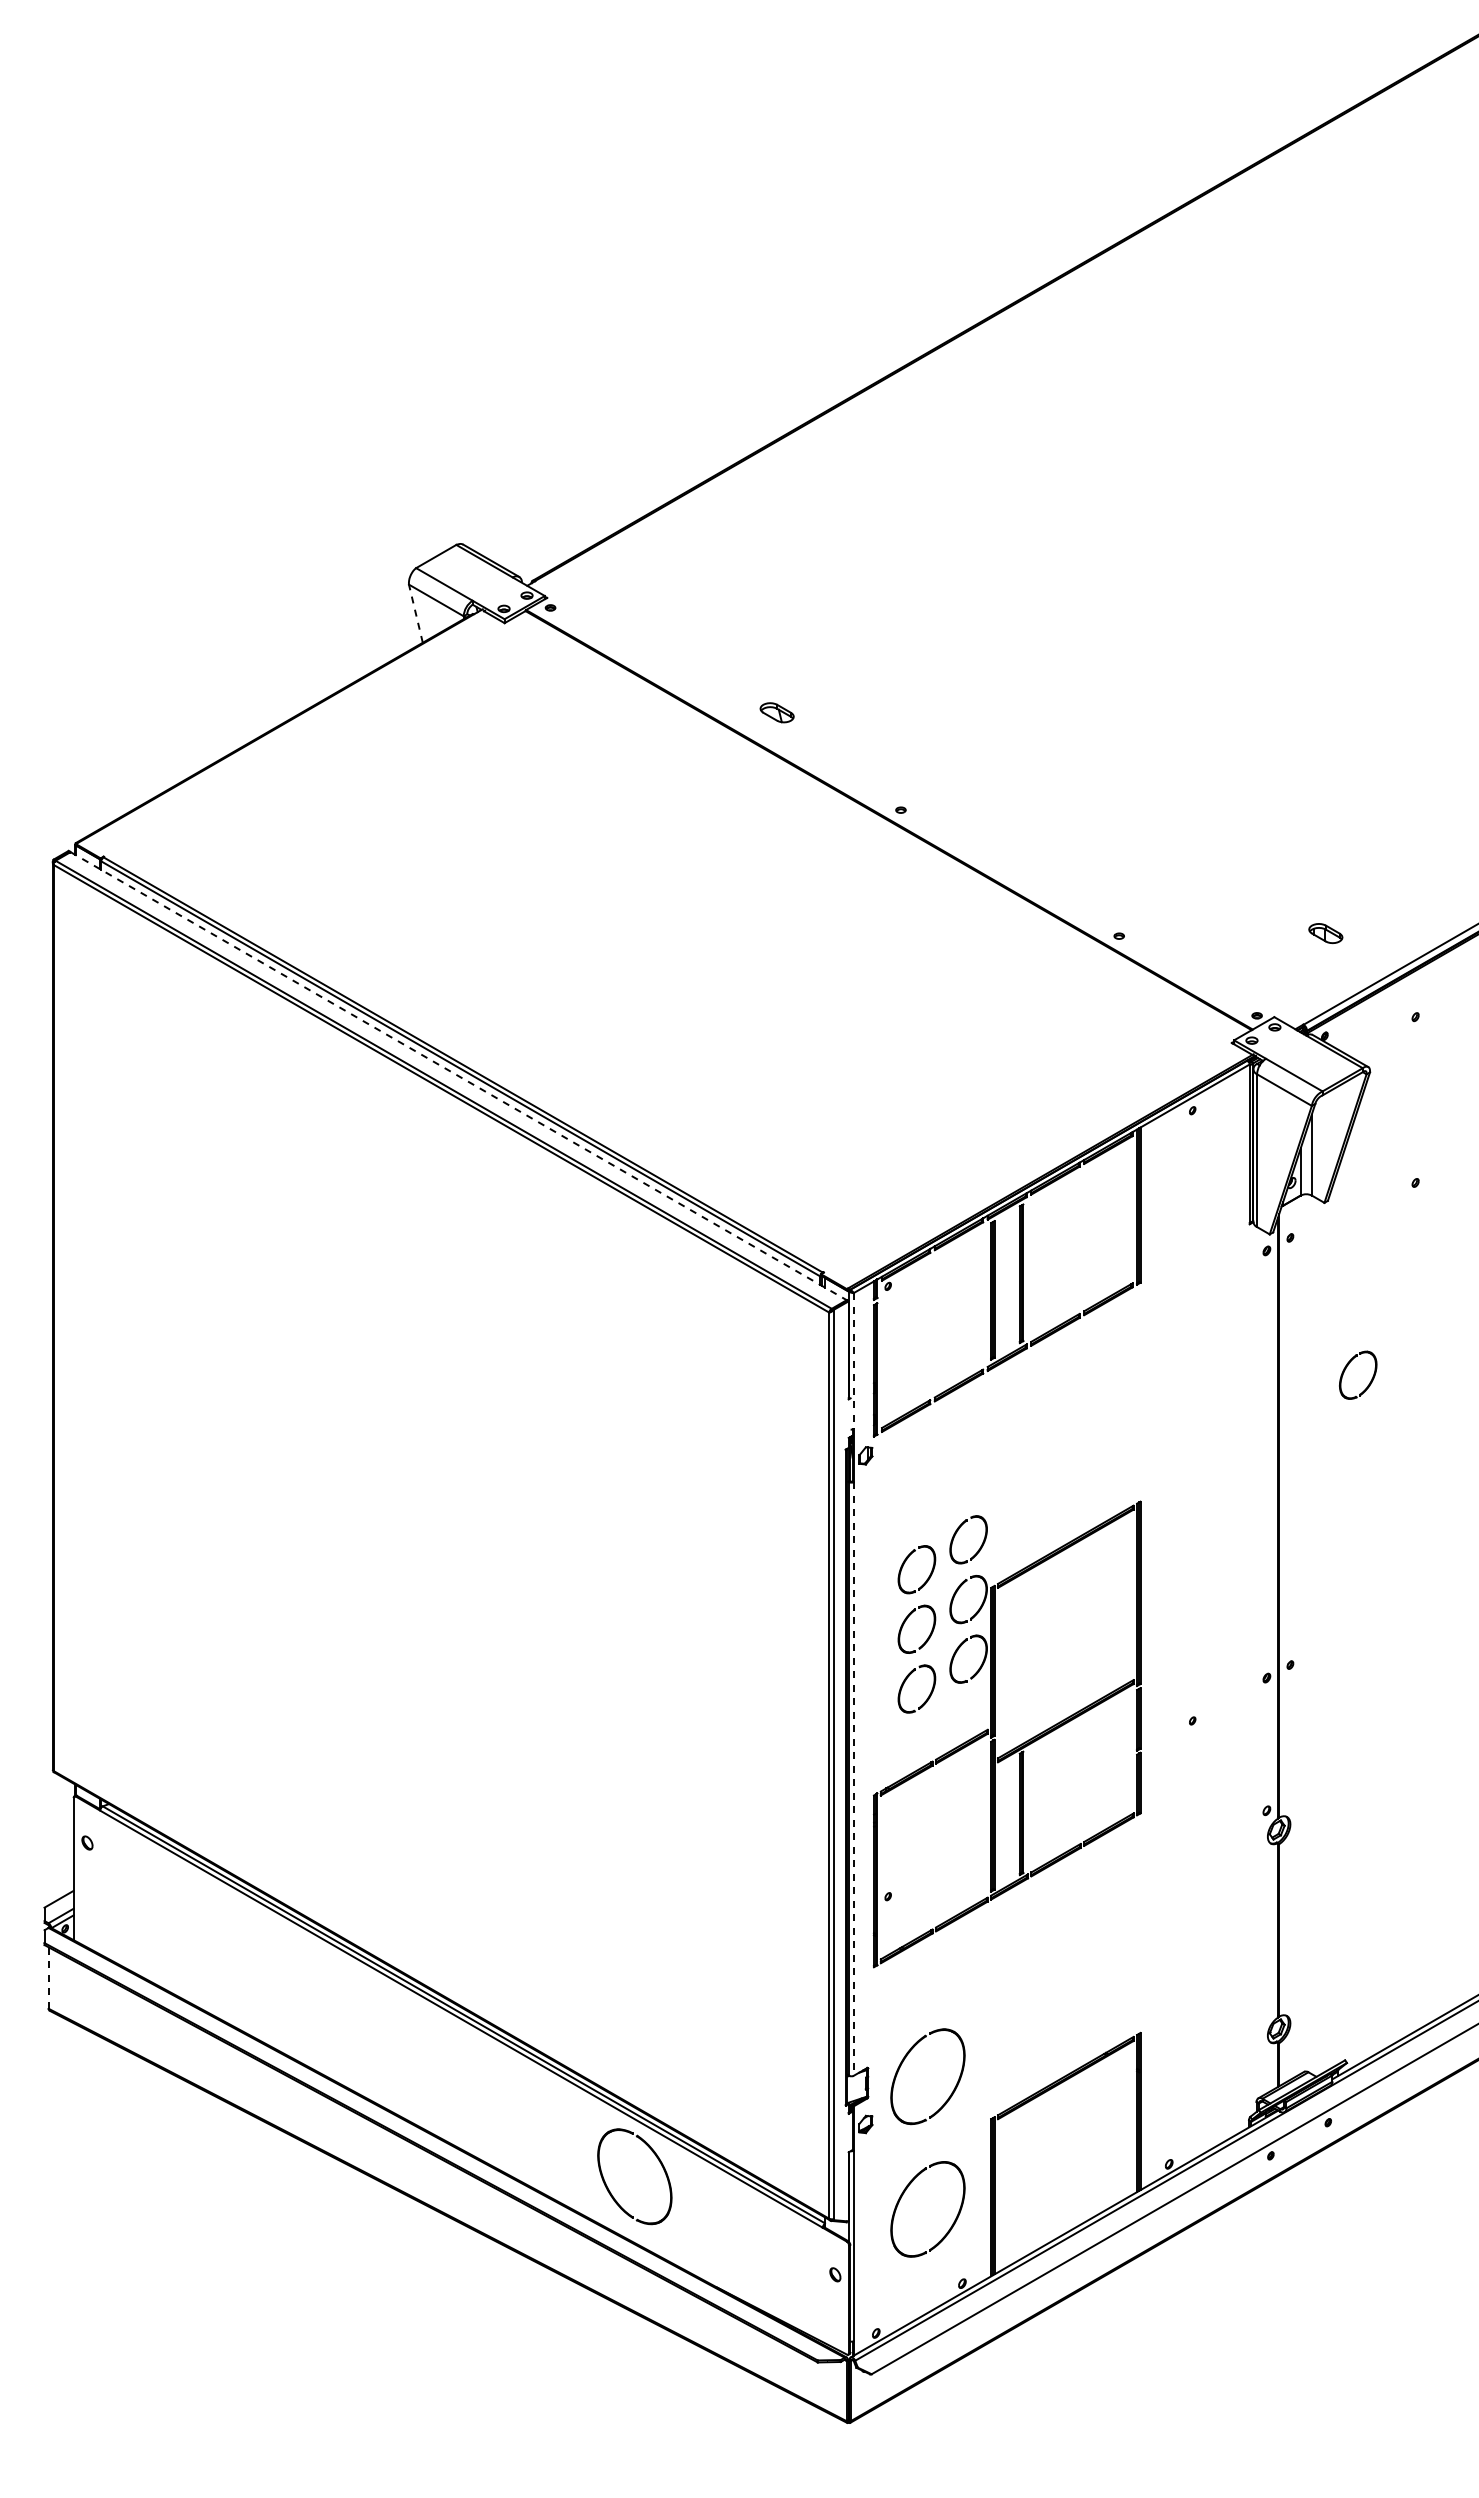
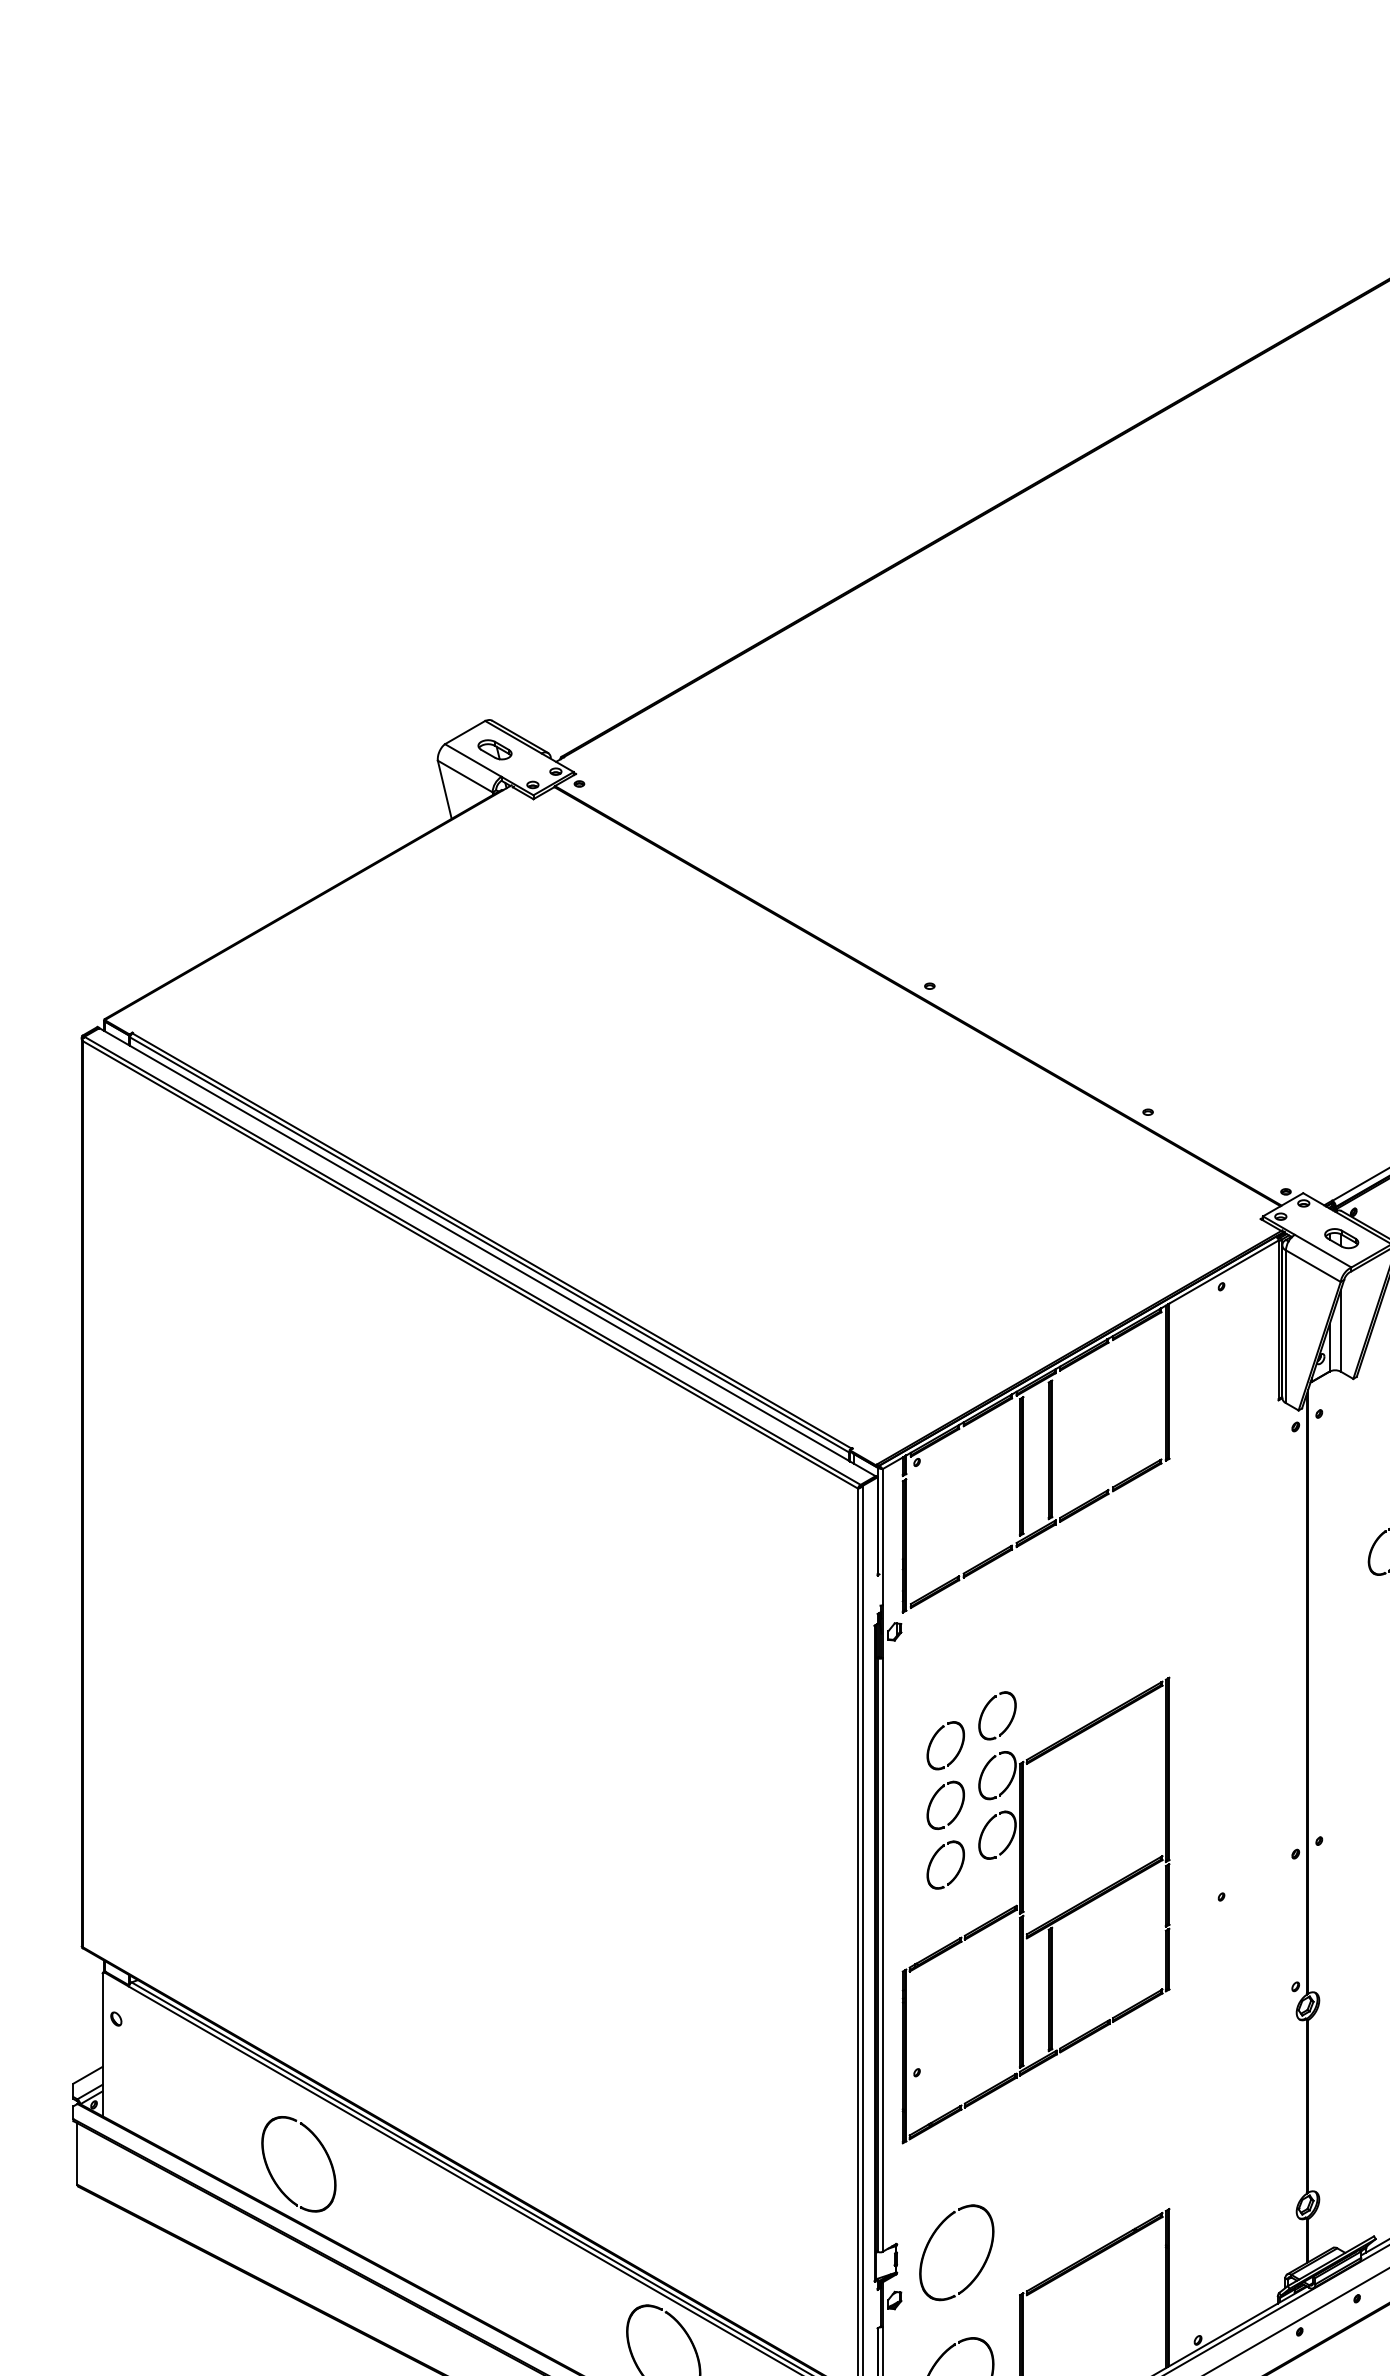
line: (415, 613) -> (444, 789), dashed -> solid
part: (776, 712) -> (494, 749), moved
part: (1325, 933) -> (1341, 1238), moved
line: (459, 1076) -> (488, 1252), dashed -> solid
line: (853, 1361) -> (882, 1537), dashed -> solid
line: (853, 1778) -> (882, 1954), dashed -> solid
line: (48, 1978) -> (77, 2154), dashed -> solid
part: (244, 2000) -> (273, 2176), added

